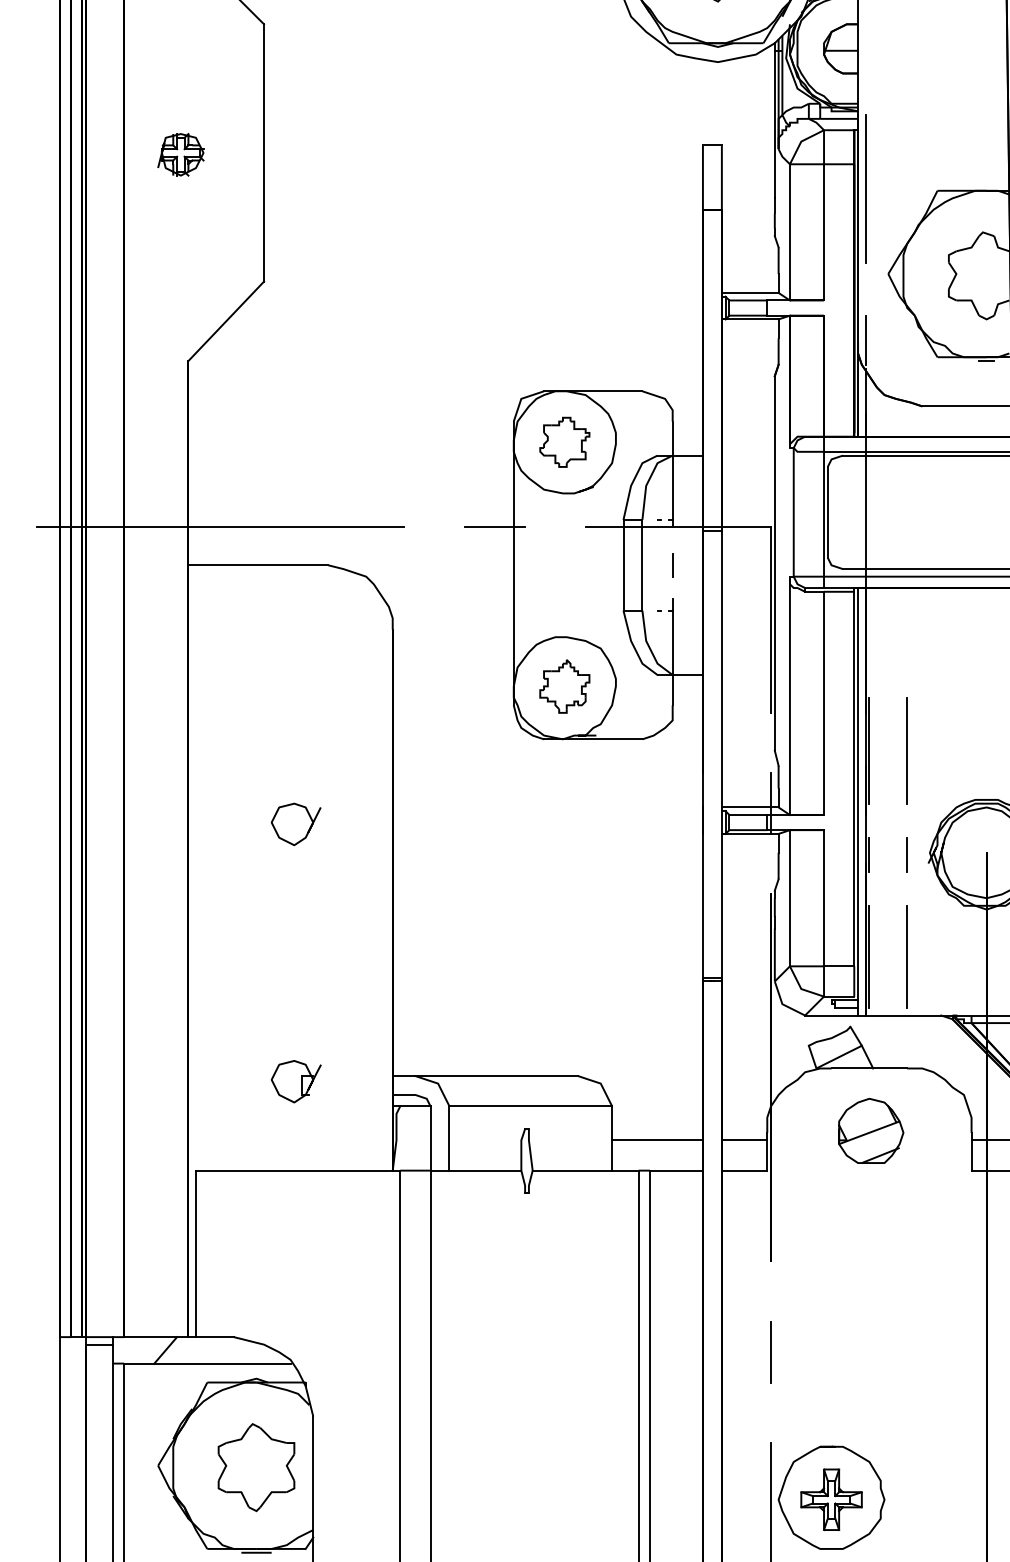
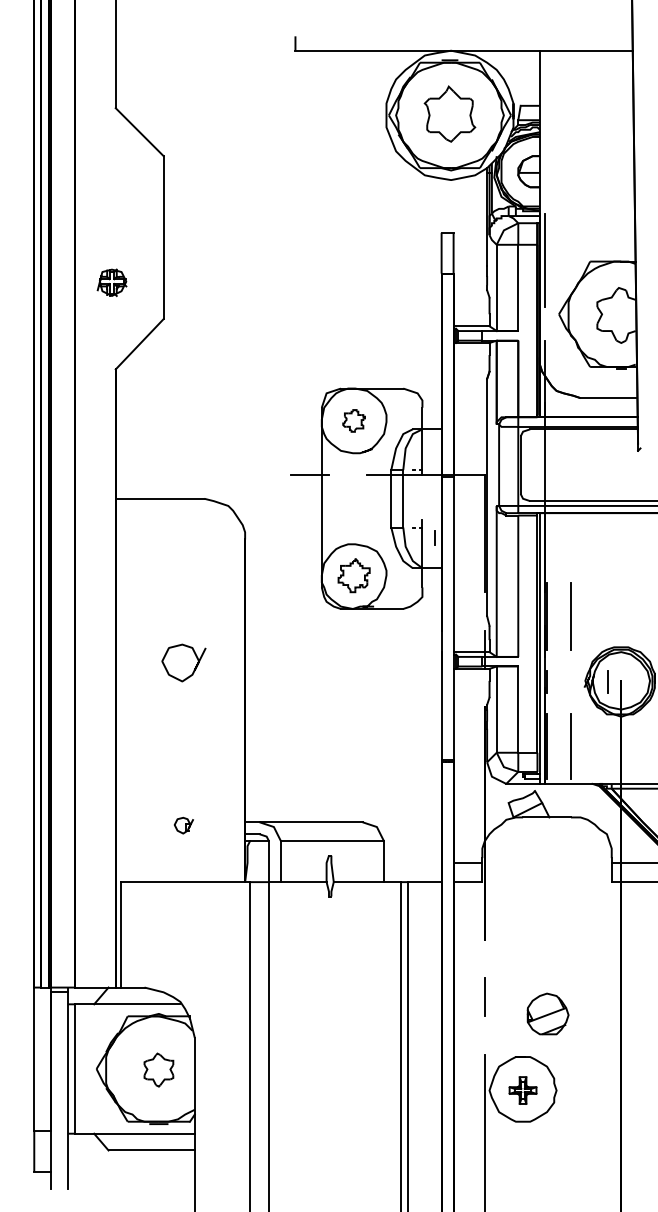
part: (180, 154) -> (111, 282), moved
part: (563, 441) -> (353, 420), size x0.7
line: (219, 526) -> (135, 474), removed
line: (671, 564) -> (434, 537), moved
part: (295, 823) -> (183, 662), size x1.4
line: (906, 853) -> (607, 681), moved
part: (295, 1081) -> (183, 825), size x0.6
part: (870, 1130) -> (547, 1013), moved
line: (656, 1139) -> (412, 862), removed
part: (255, 1466) -> (158, 1069), size x0.6
part: (830, 1499) -> (522, 1090), size x0.7

